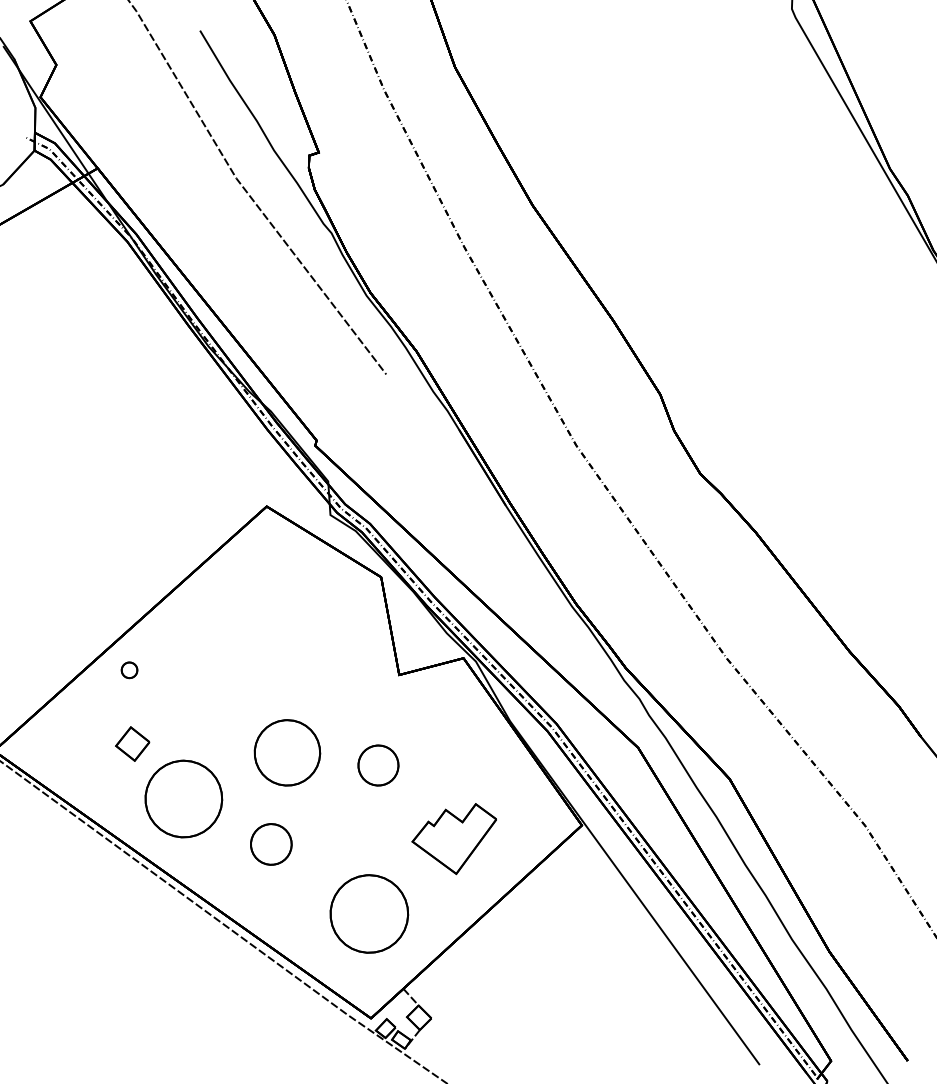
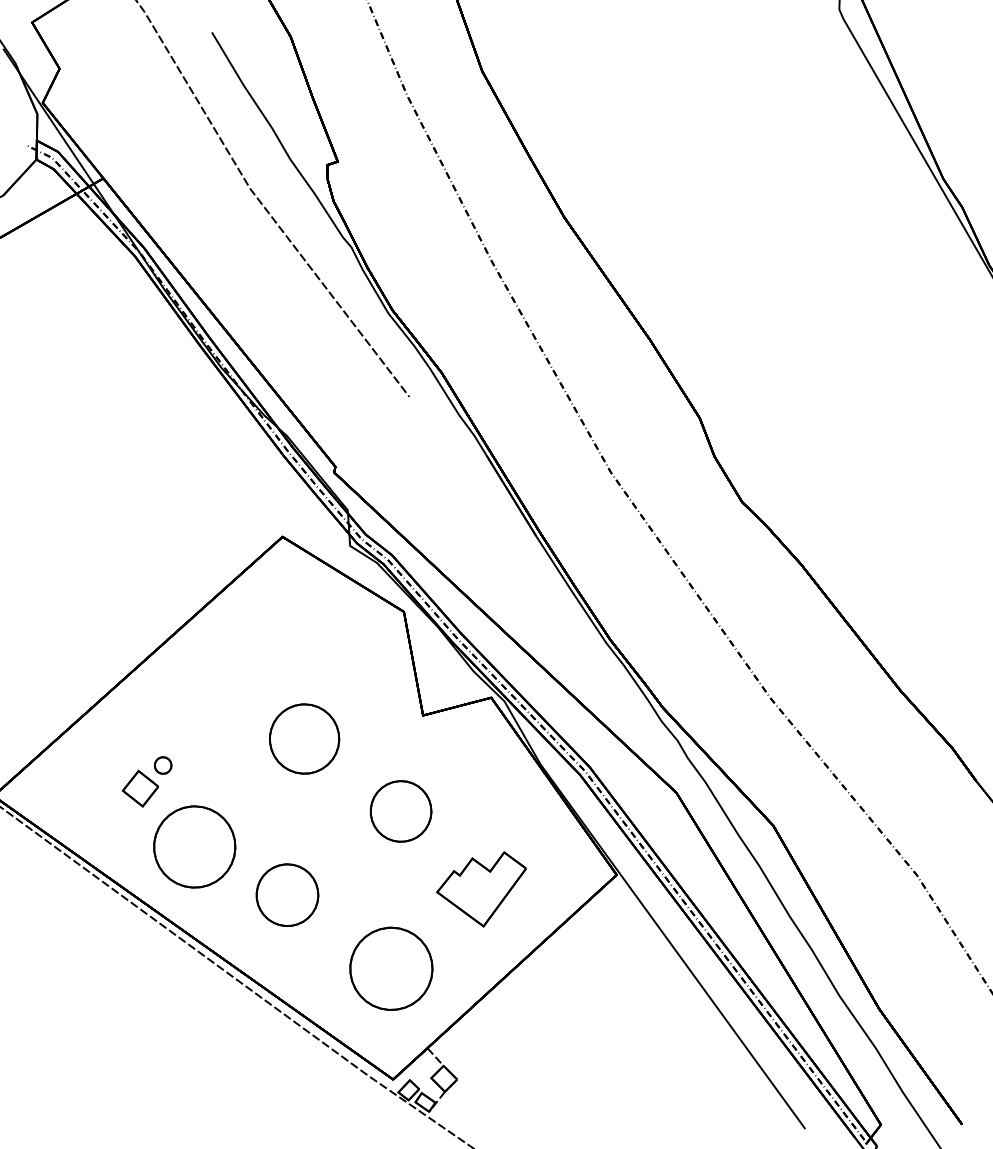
part: (129, 670) -> (163, 765), moved
part: (287, 752) -> (304, 738), moved
part: (377, 765) -> (400, 811), size x1.43
part: (271, 843) -> (287, 894), size x1.43

